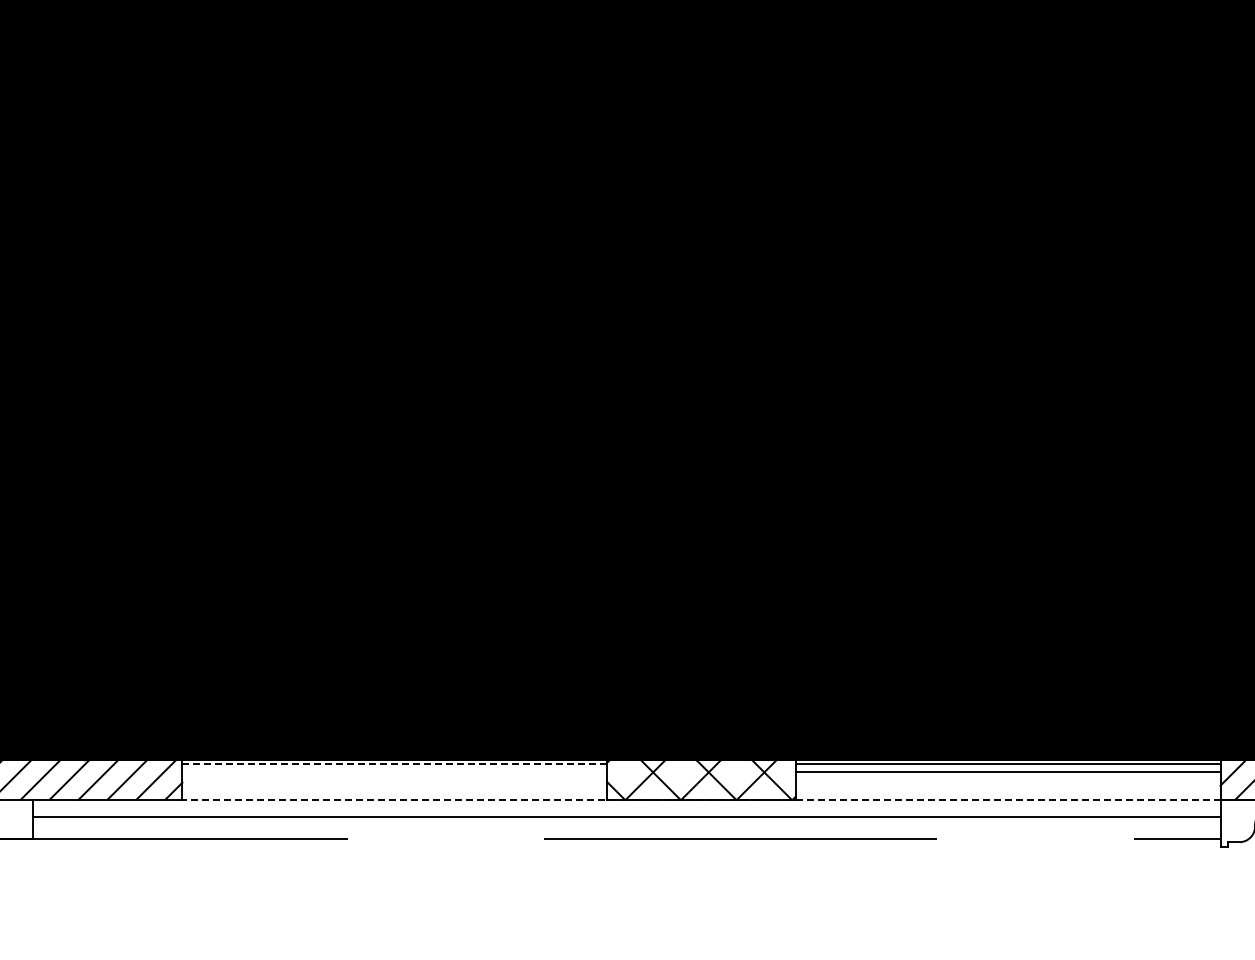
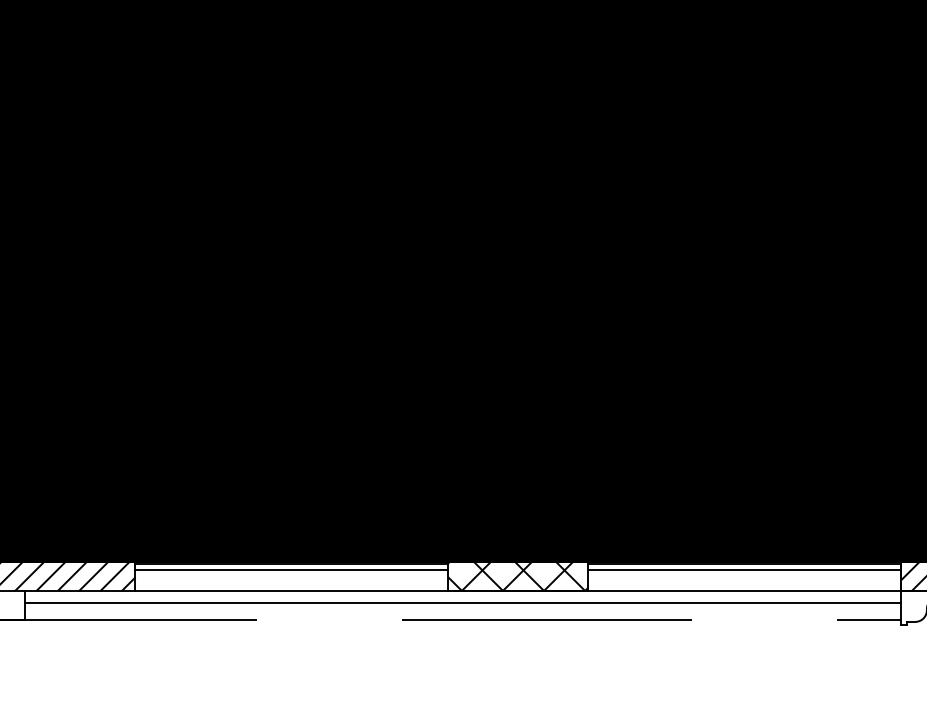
line: (395, 764) -> (292, 564), dashed -> solid
line: (394, 772) -> (291, 570), added
line: (700, 799) -> (517, 590), dashed -> solid

